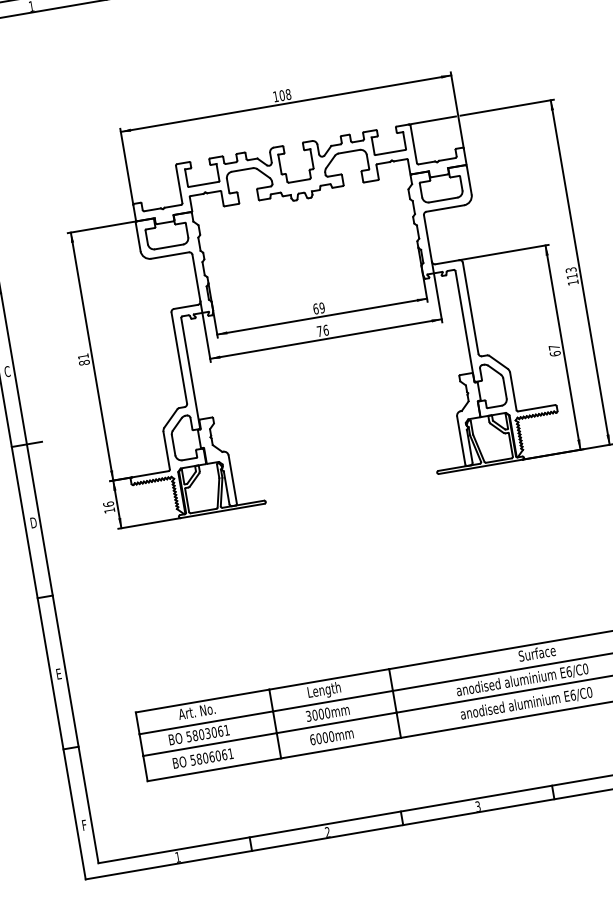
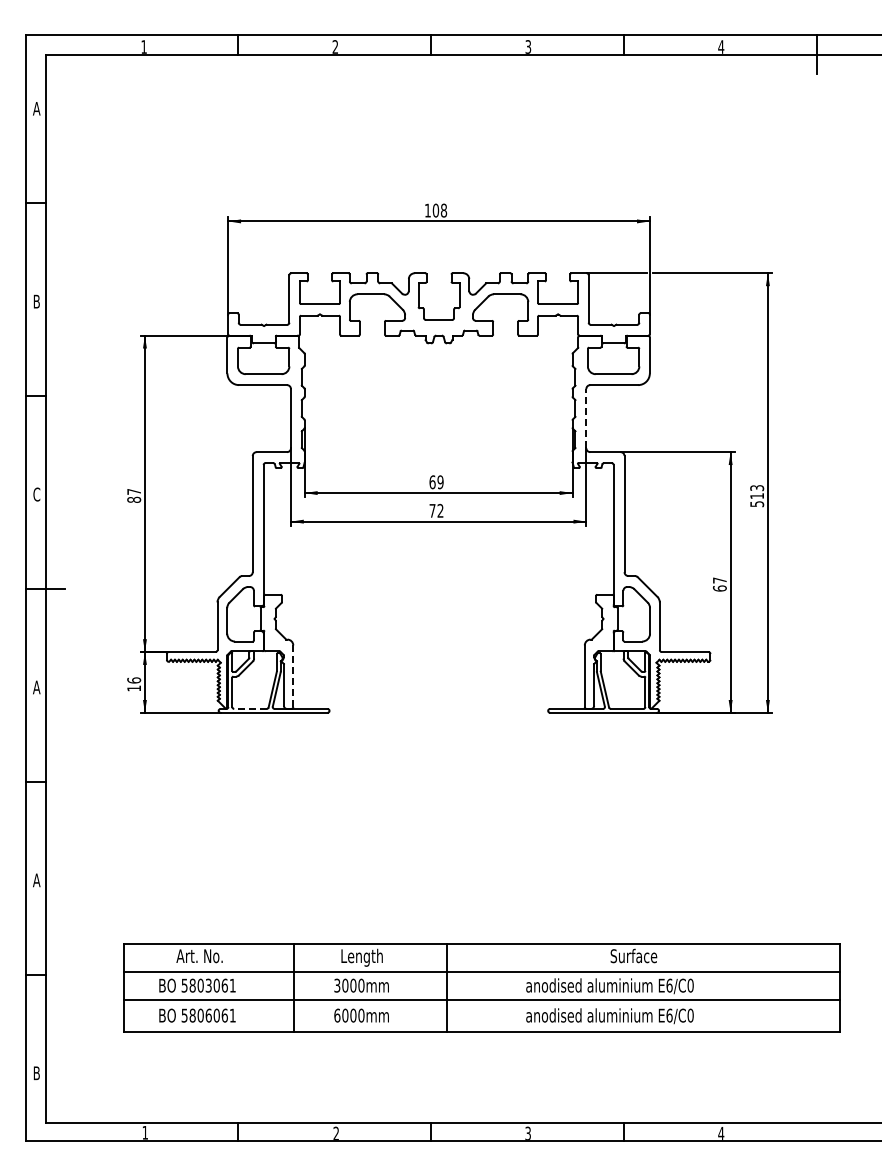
line: (428, 238) -> (586, 418), solid -> dashed
text: (573, 282) -> (757, 504), 113 -> 513
text: (325, 330) -> (440, 510), 76 -> 72
text: (82, 356) -> (133, 491), 81 -> 87
line: (232, 479) -> (293, 676), solid -> dashed
line: (203, 510) -> (250, 708), solid -> dashed
text: (33, 522) -> (36, 687), D -> A
text: (58, 674) -> (36, 880), E -> A
text: (84, 825) -> (36, 1073), F -> B

